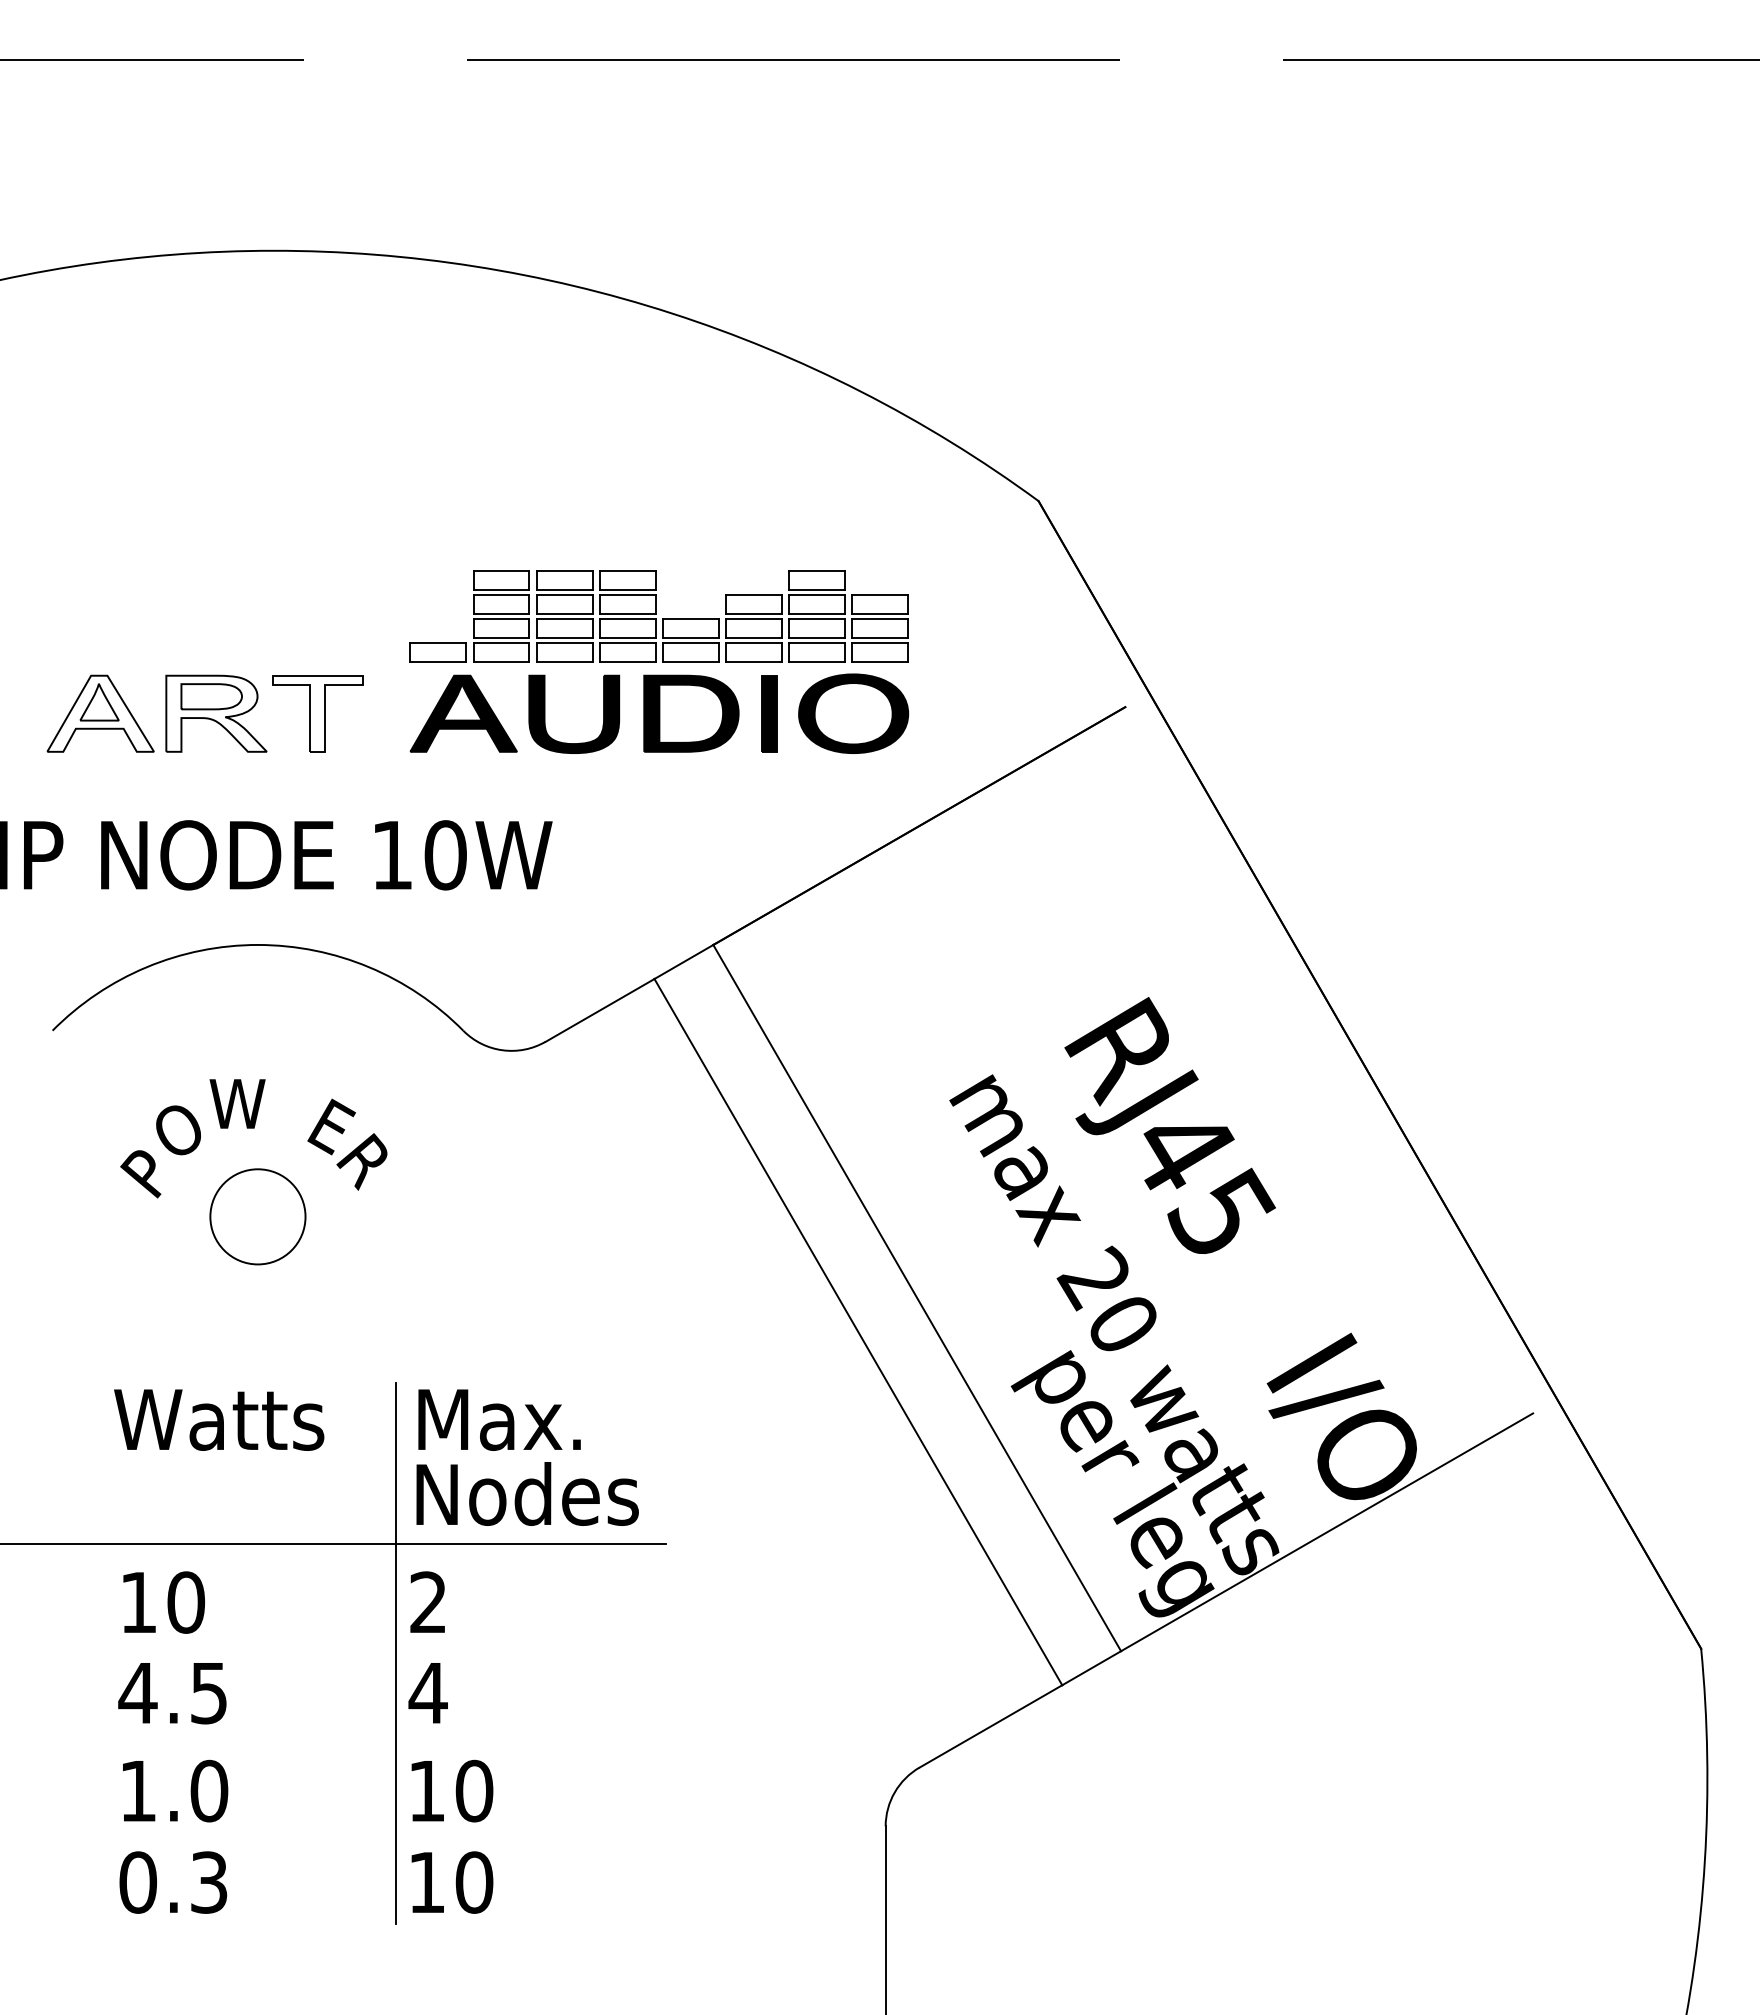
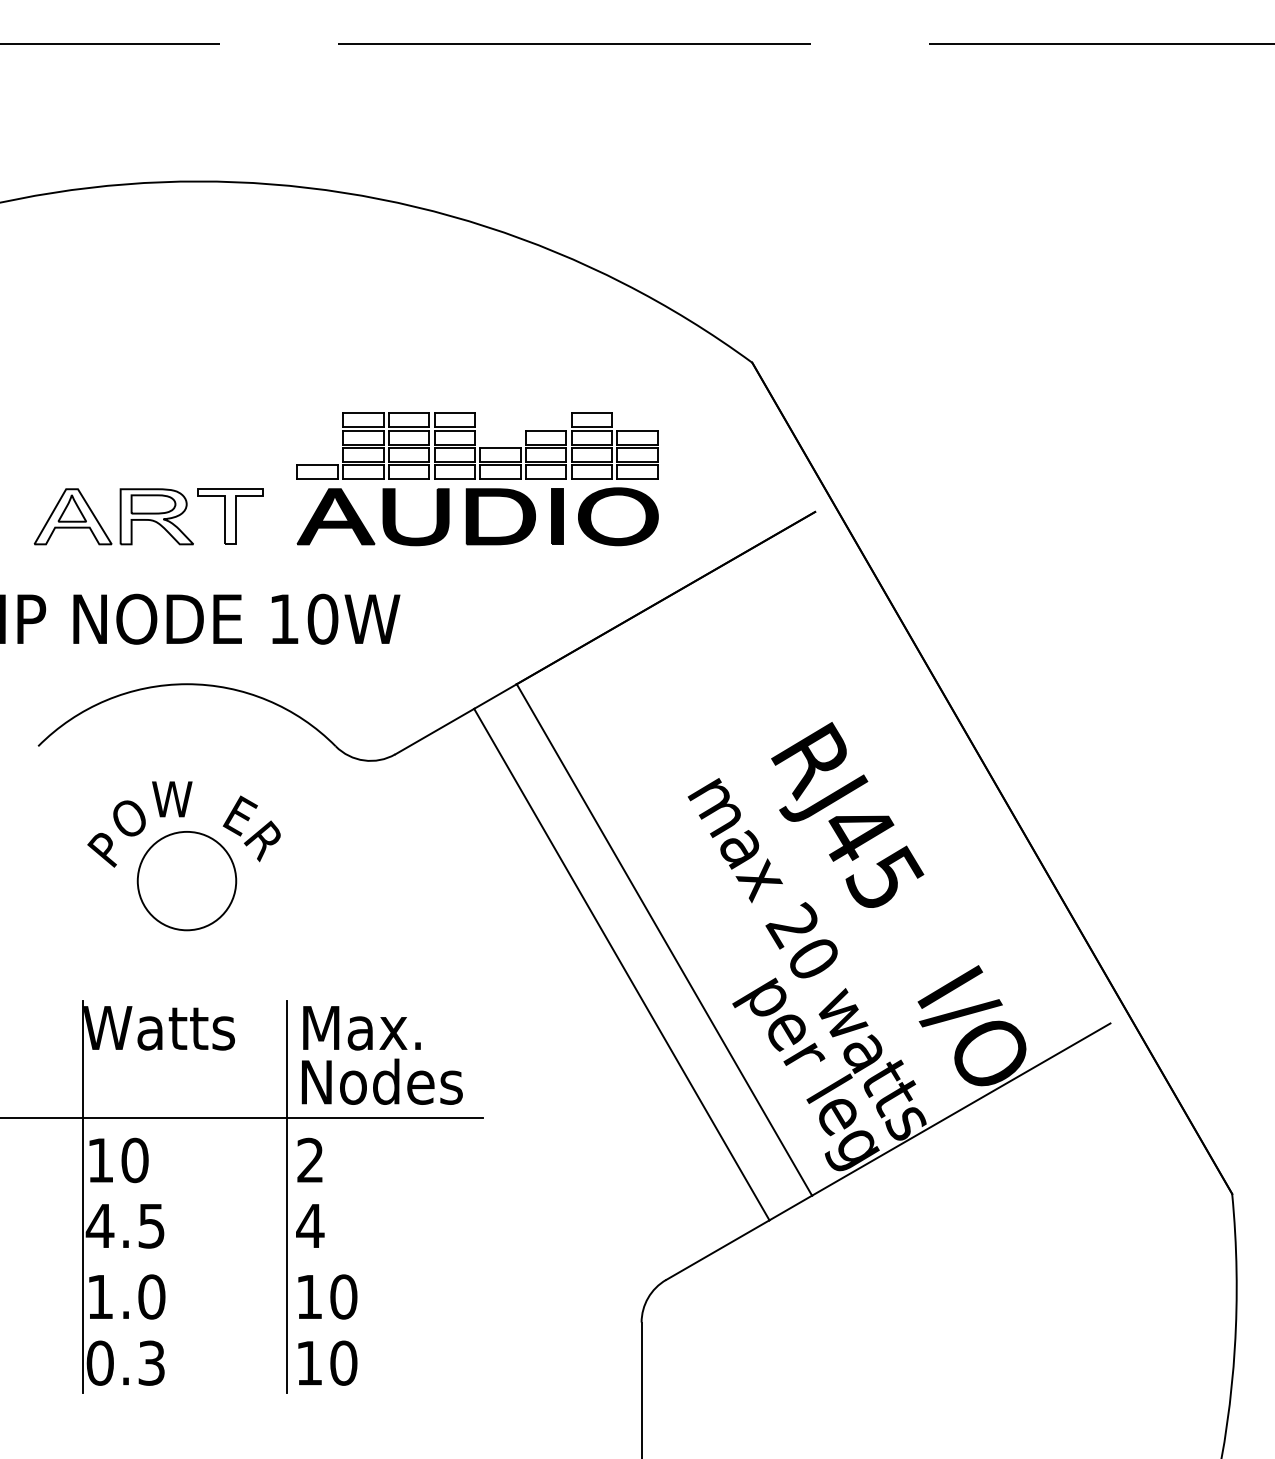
circle: (257, 1216) -> (186, 880), size x1.43
line: (114, 1653) -> (83, 1197), added

